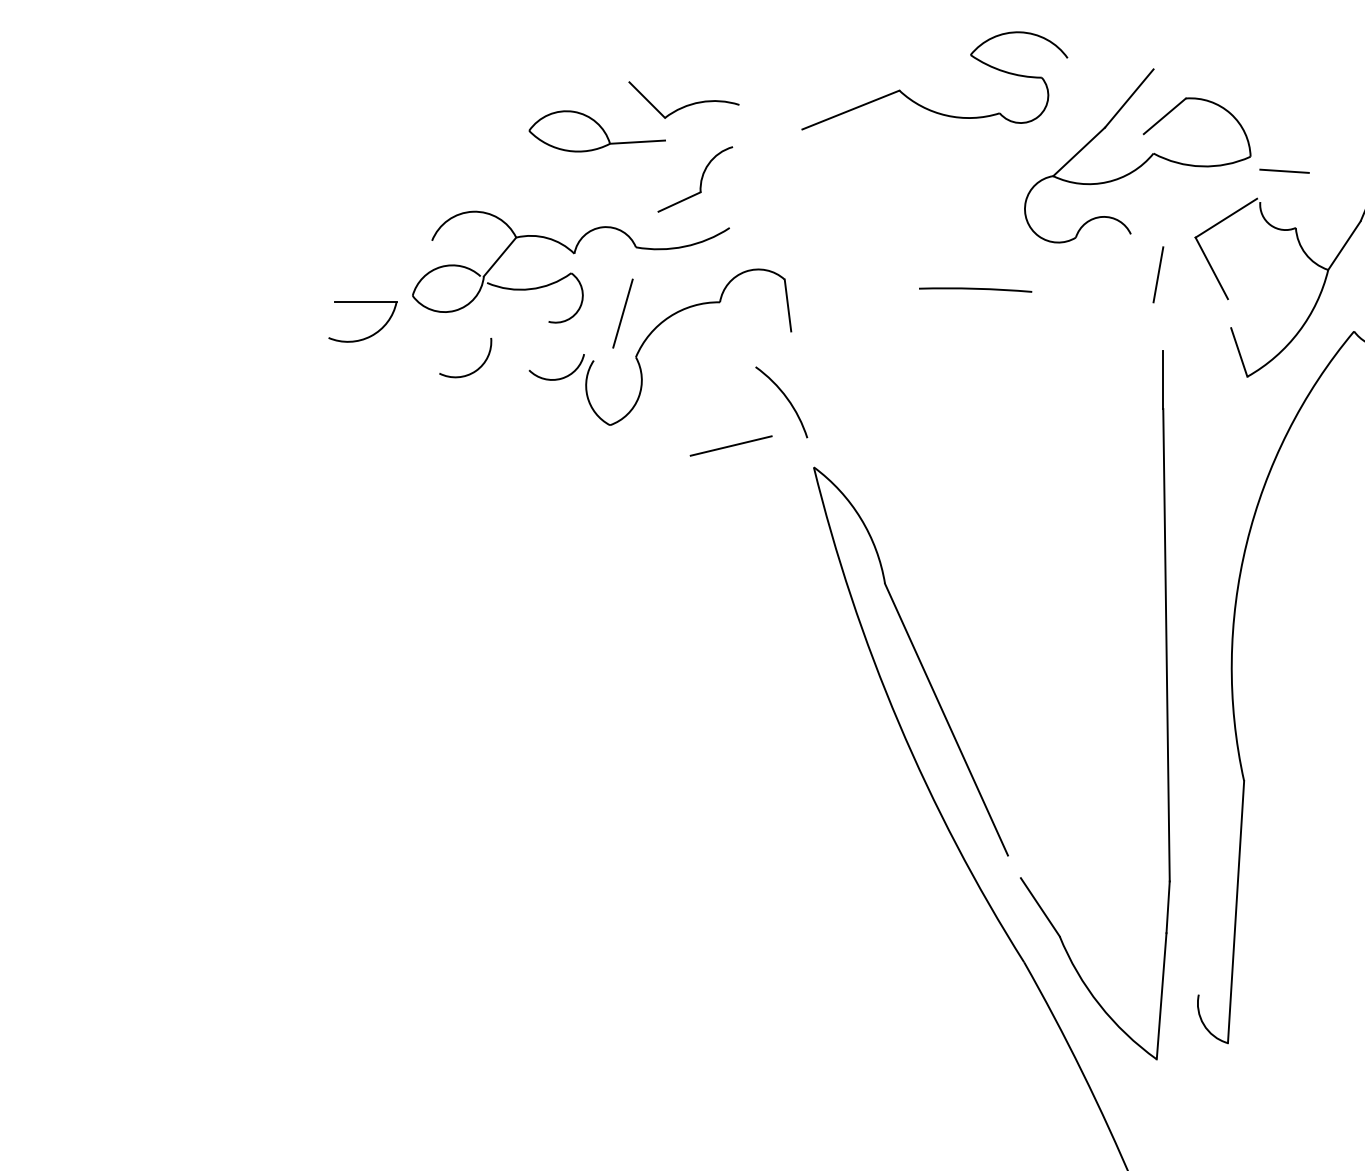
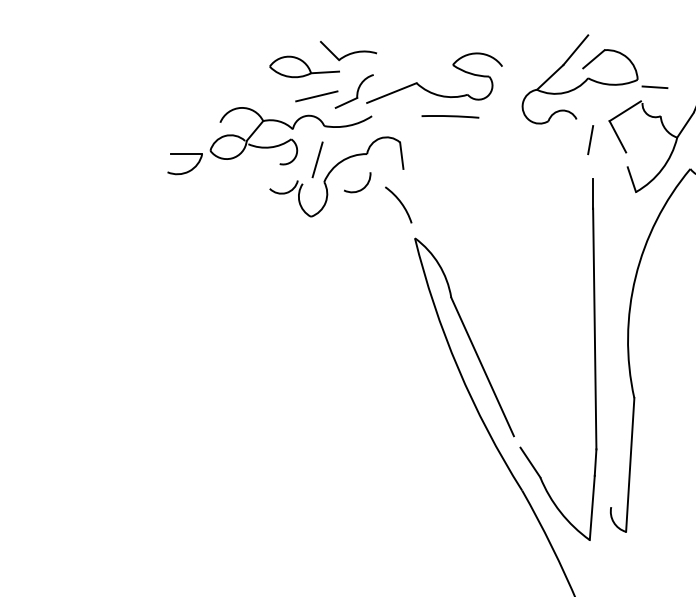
part: (920, 103) -> (427, 89), moved
line: (975, 289) -> (450, 116), moved
arc: (473, 369) -> (361, 188), moved
line: (730, 446) -> (316, 96), moved

